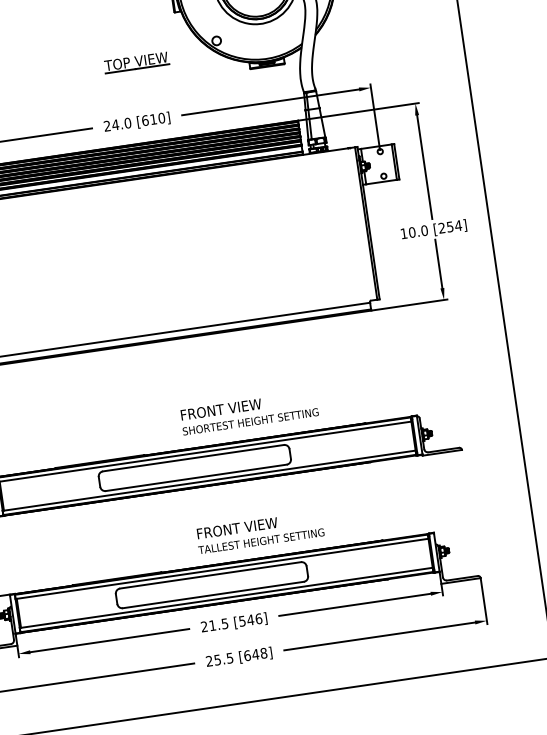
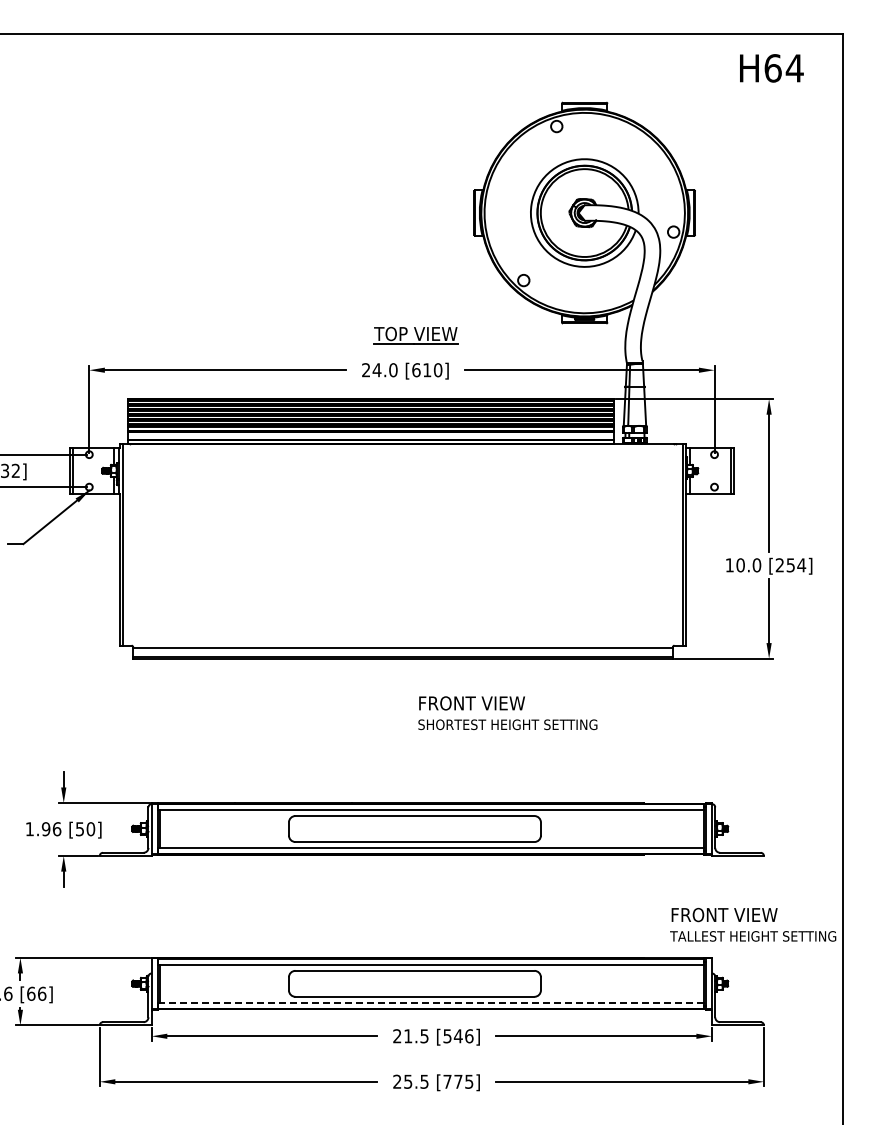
part: (136, 62) -> (415, 335), moved
text: (249, 413) -> (507, 713), moved
text: (260, 532) -> (753, 924), moved
line: (226, 598) -> (431, 1003), solid -> dashed
text: (255, 654) -> (458, 1081), [648] -> [775]

